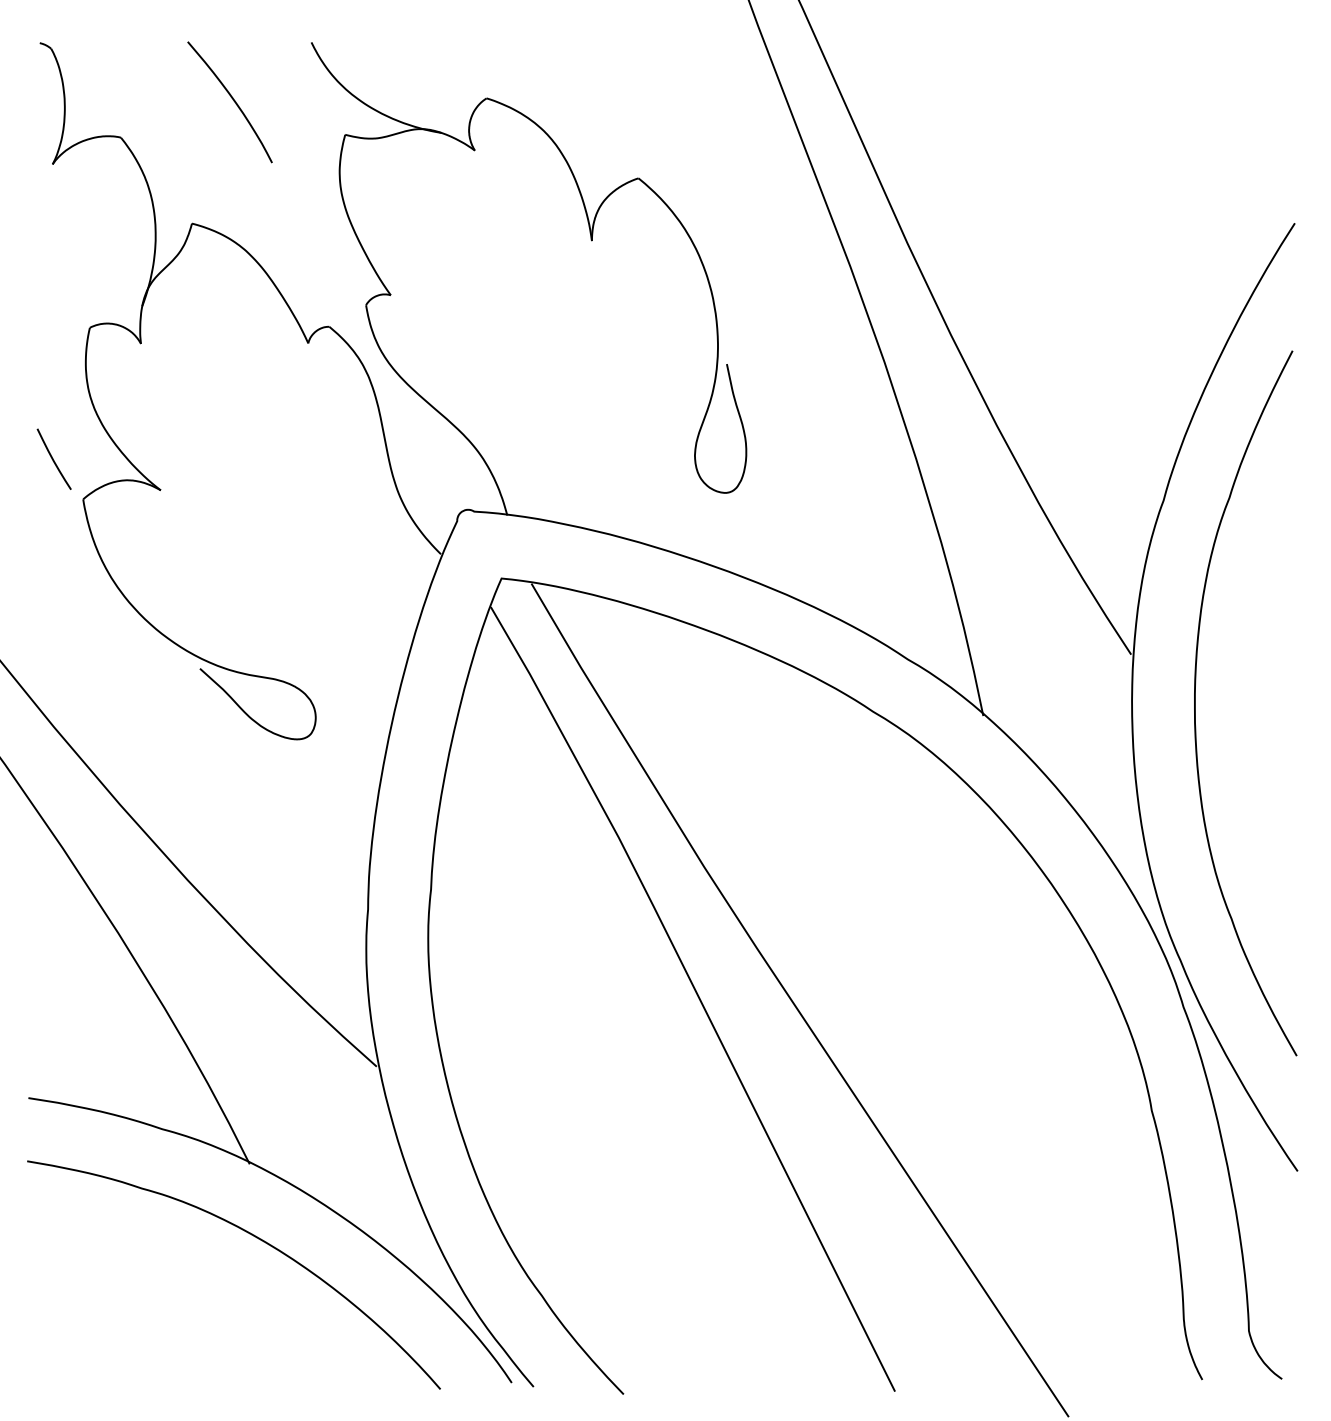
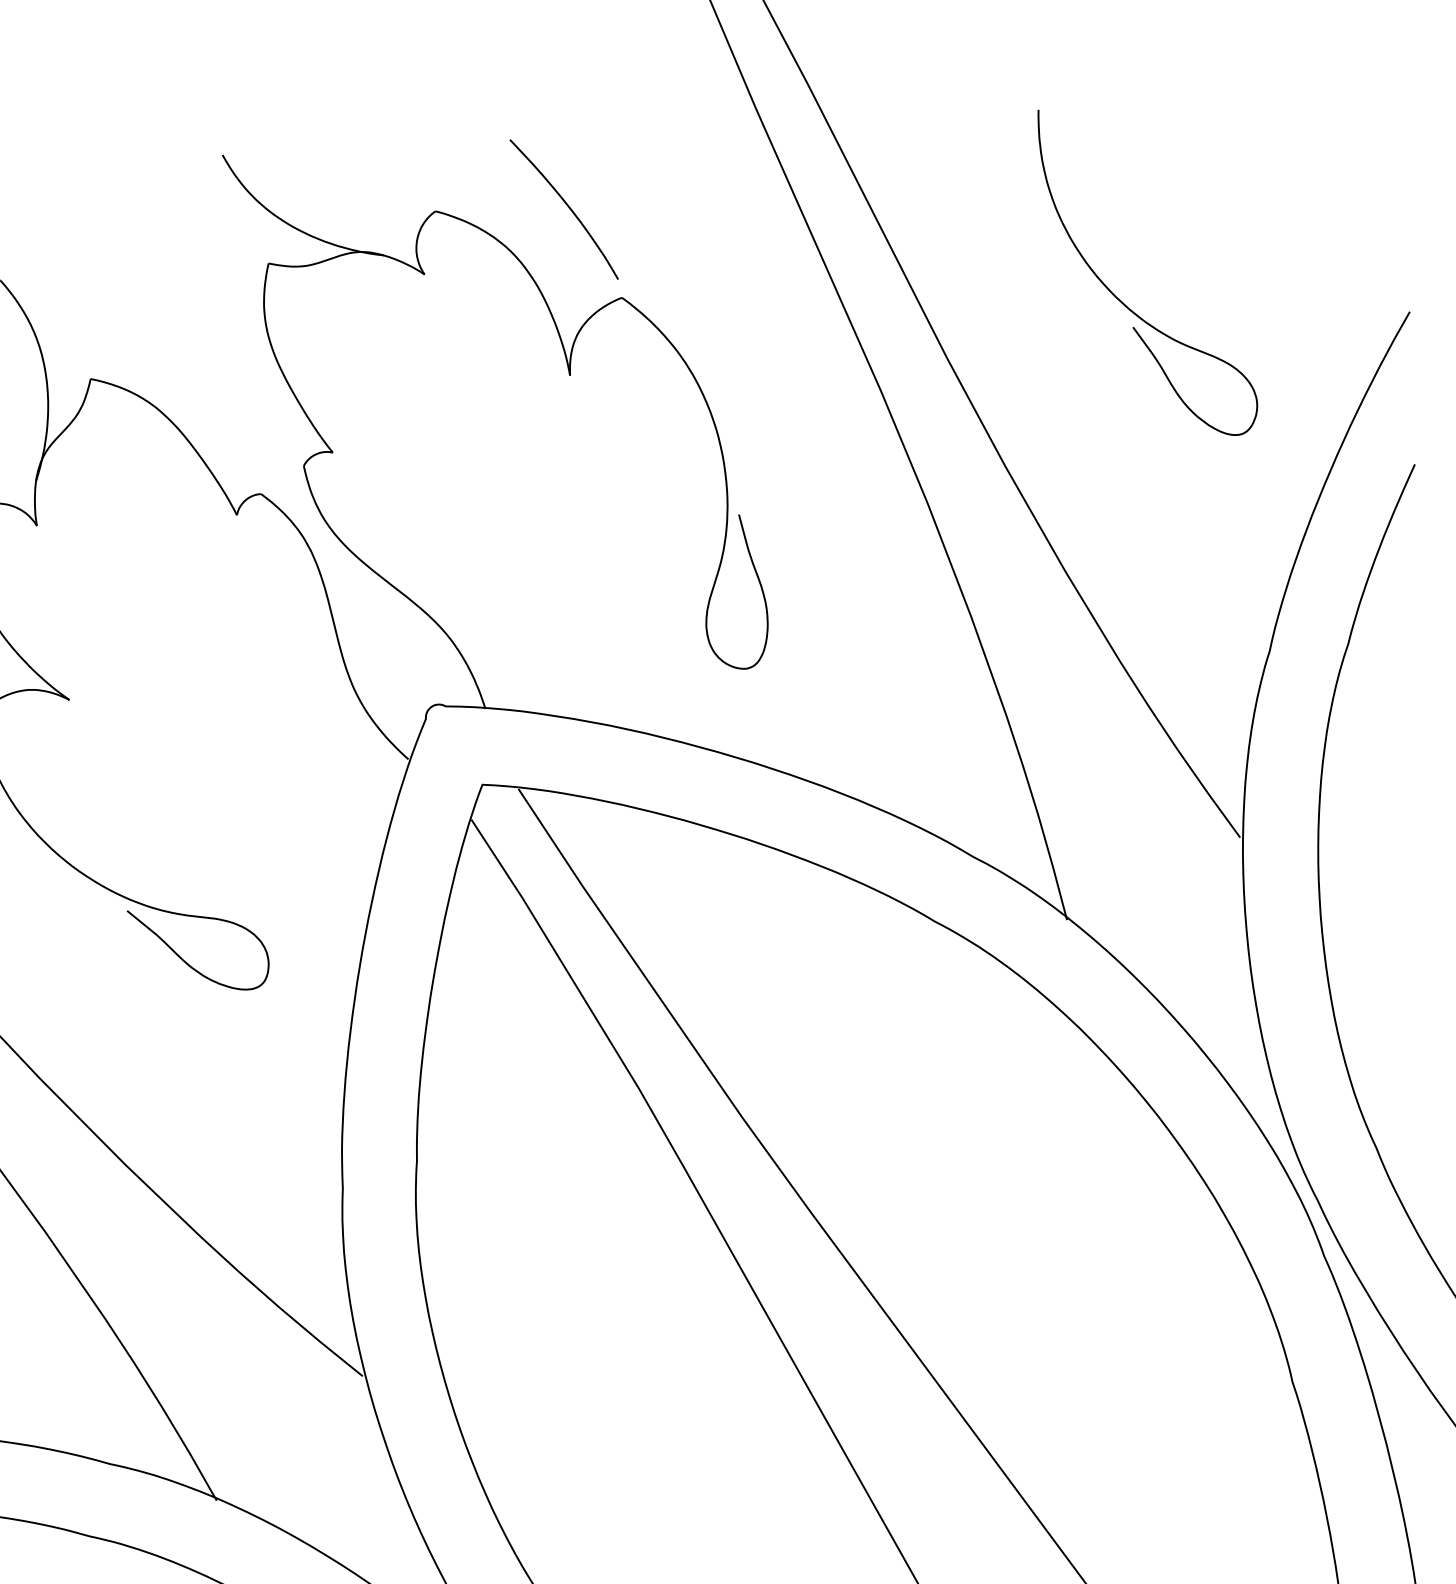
curve: (233, 101) -> (568, 208), moved
curve: (1055, 202) -> (1122, 301), added

